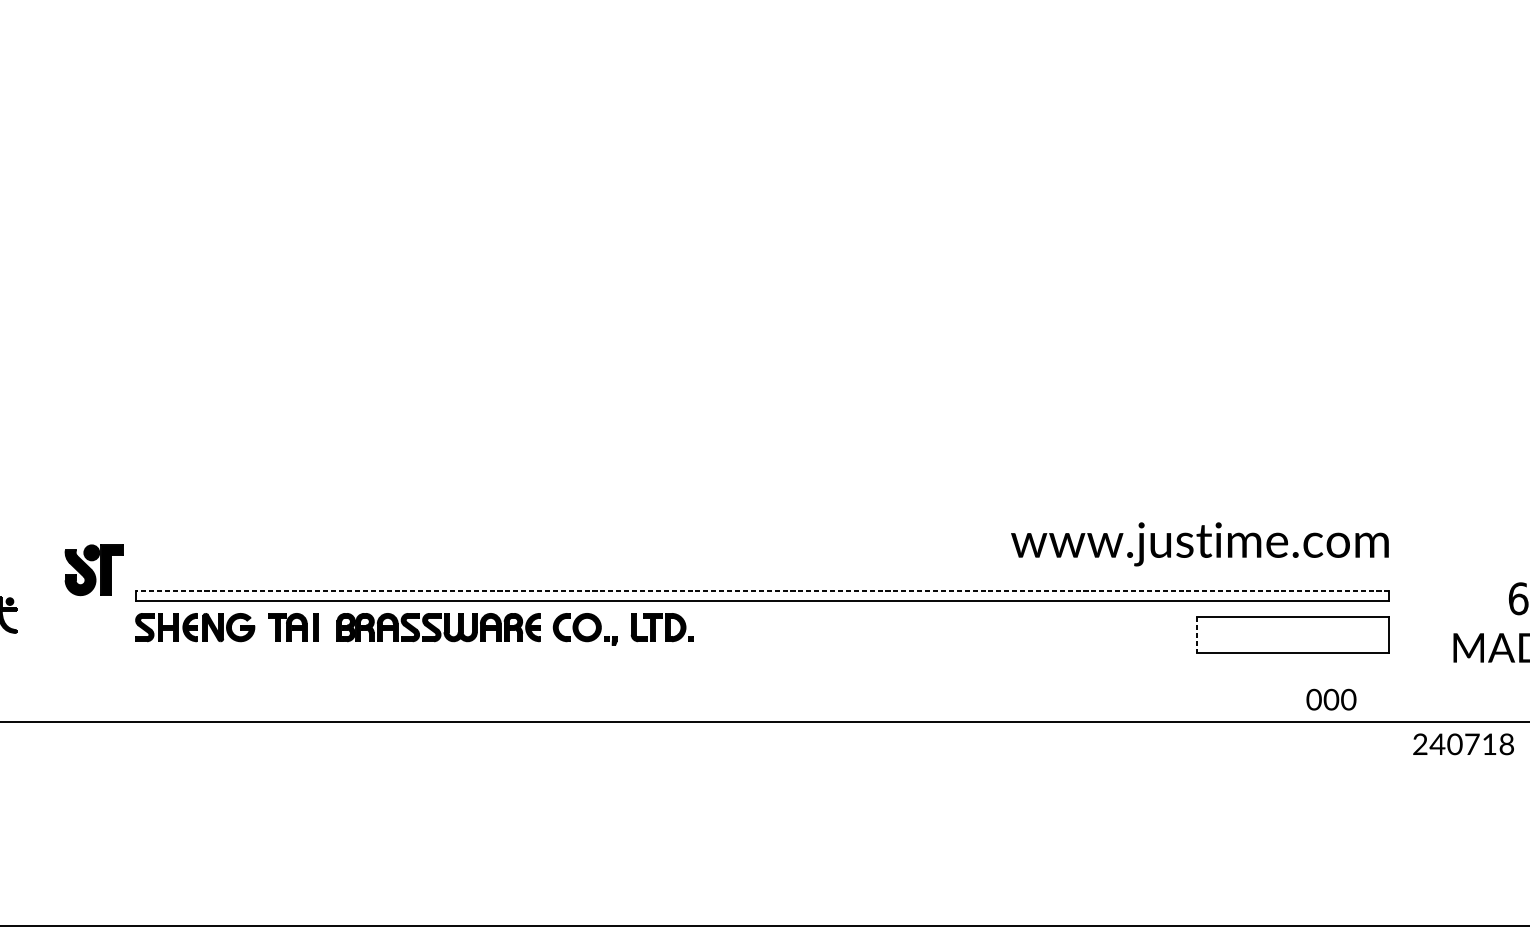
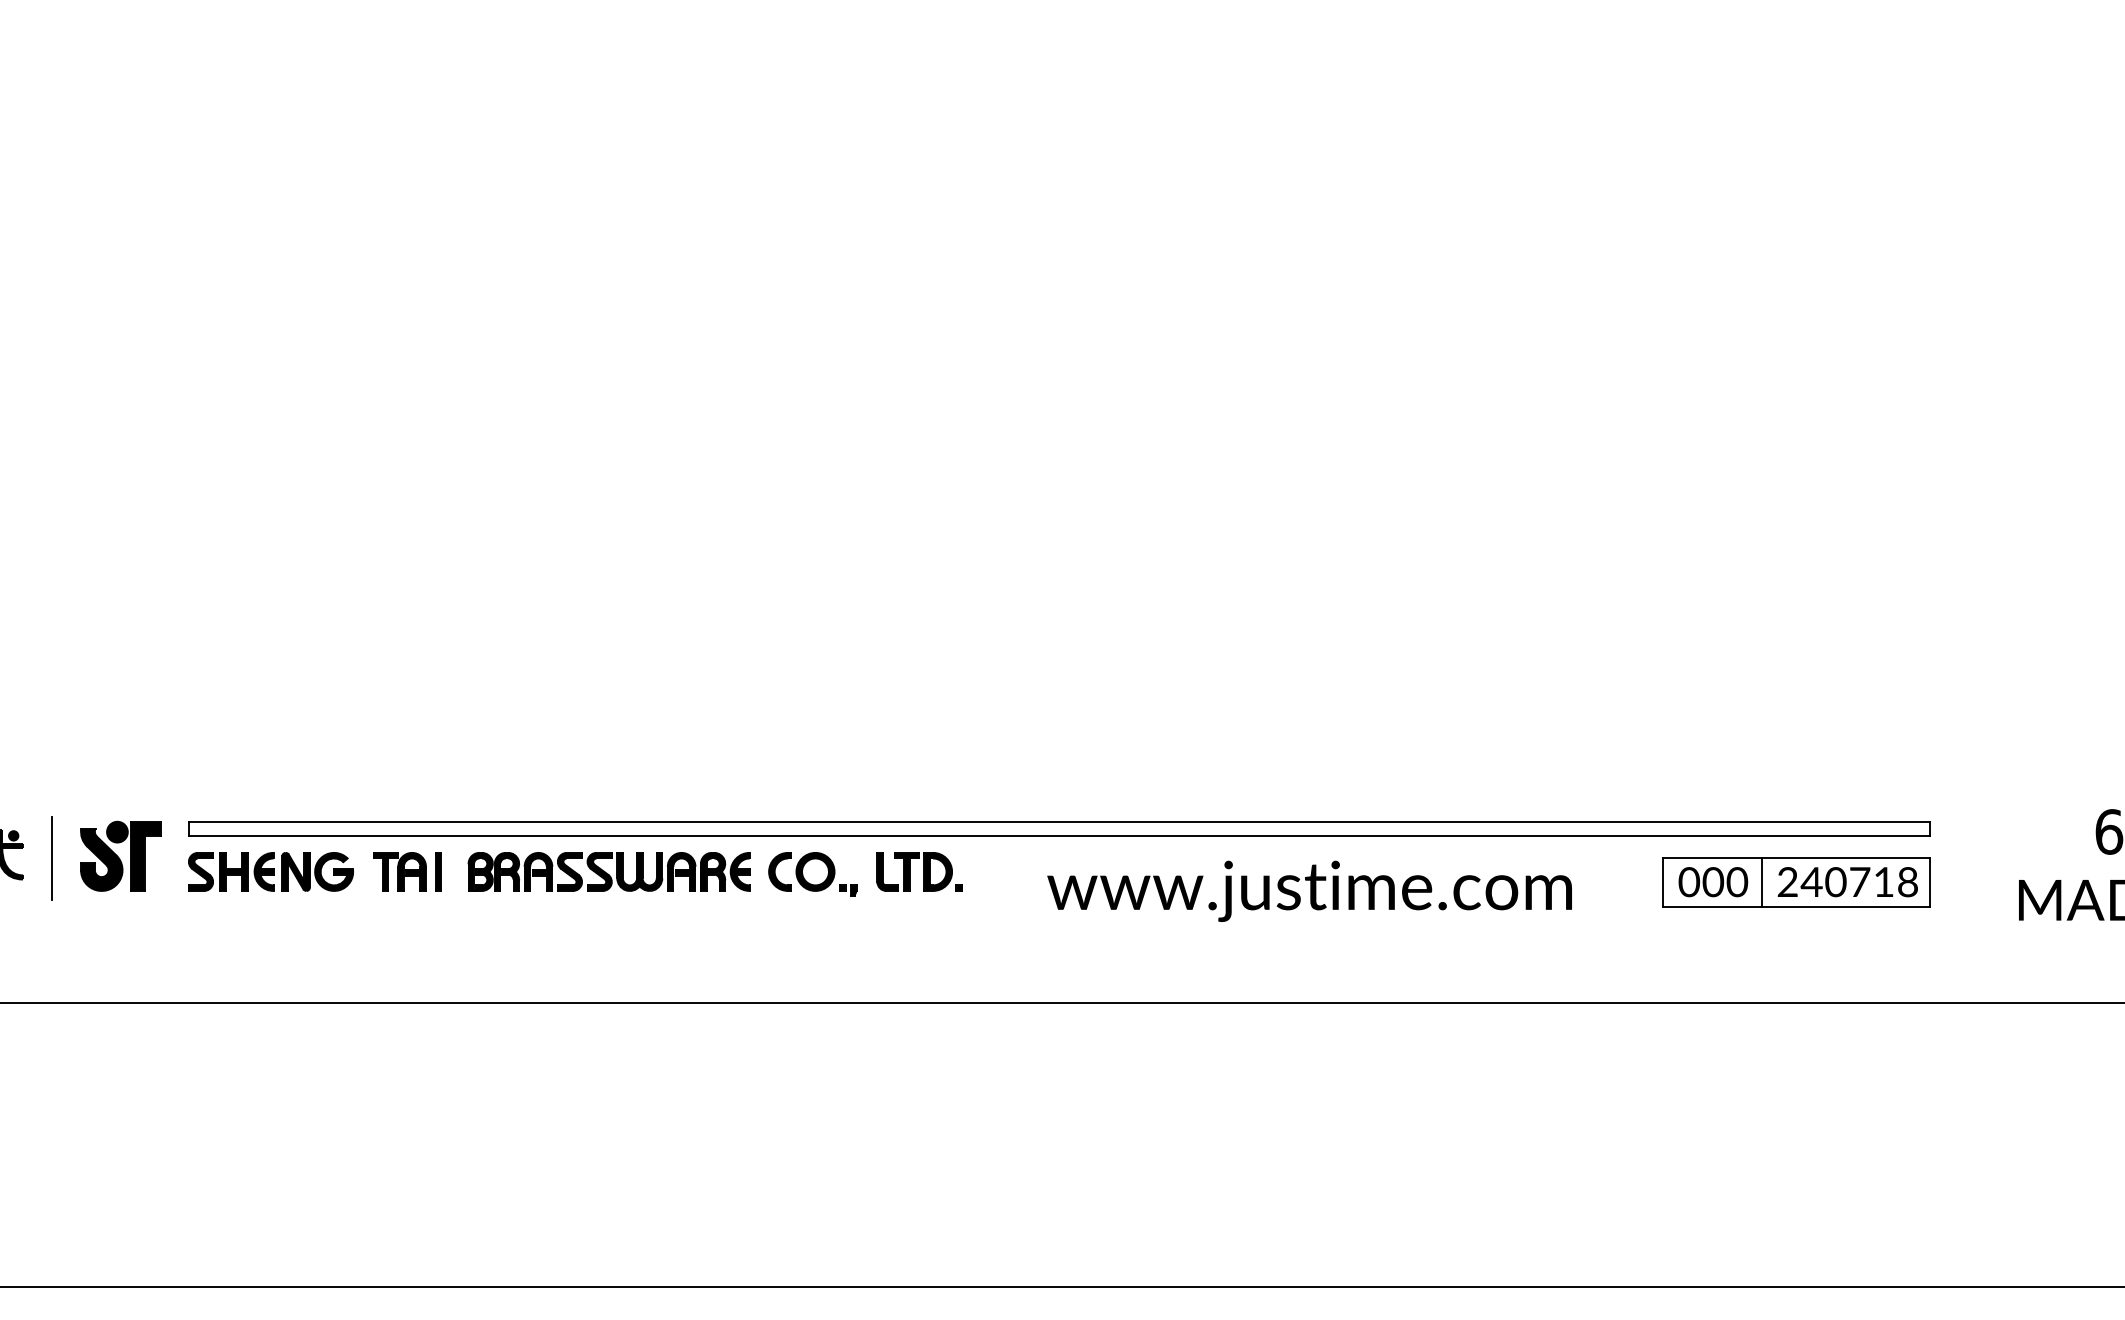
text: (1199, 543) -> (1309, 890), moved
part: (94, 569) -> (120, 855), moved
line: (762, 591) -> (1058, 821), dashed -> solid
line: (37, 617) -> (52, 858), added
line: (1268, 634) -> (1761, 881), added
line: (1196, 635) -> (1662, 882), dashed -> solid
text: (1331, 699) -> (1713, 882), moved
text: (1463, 744) -> (1847, 882), moved

